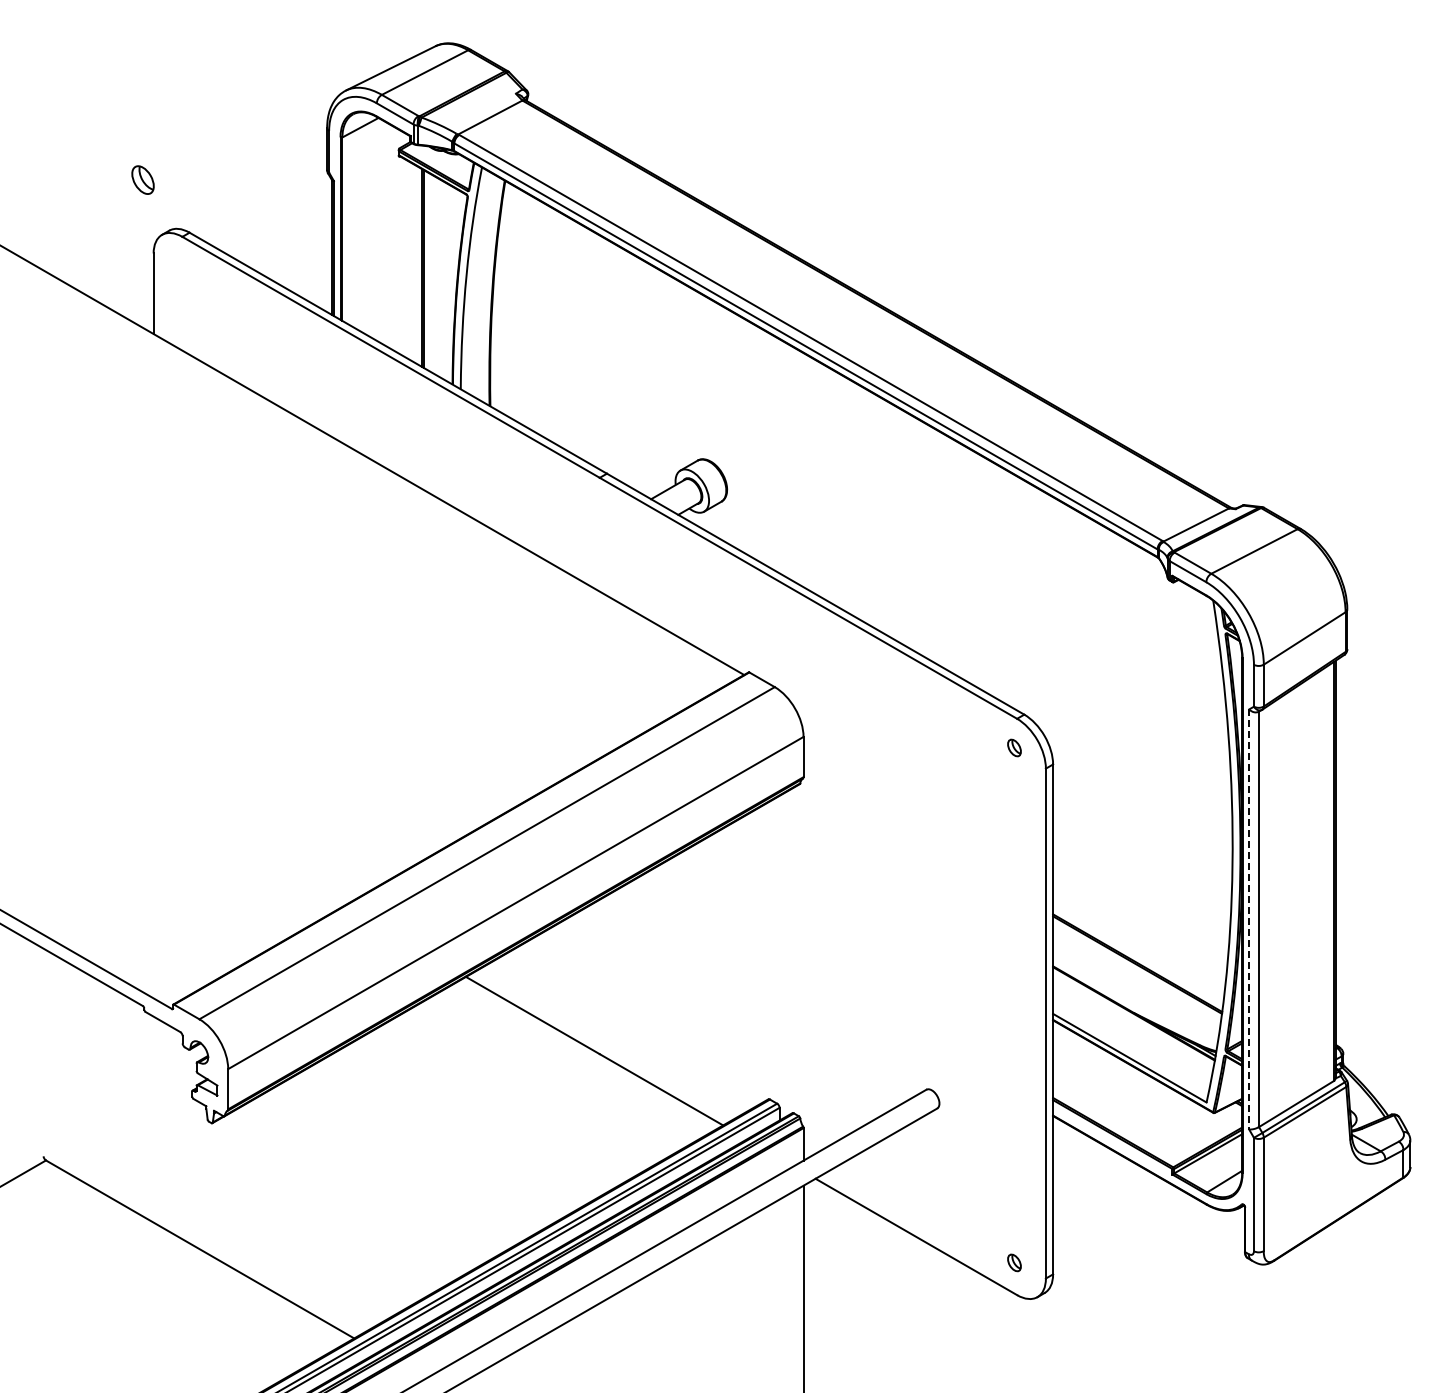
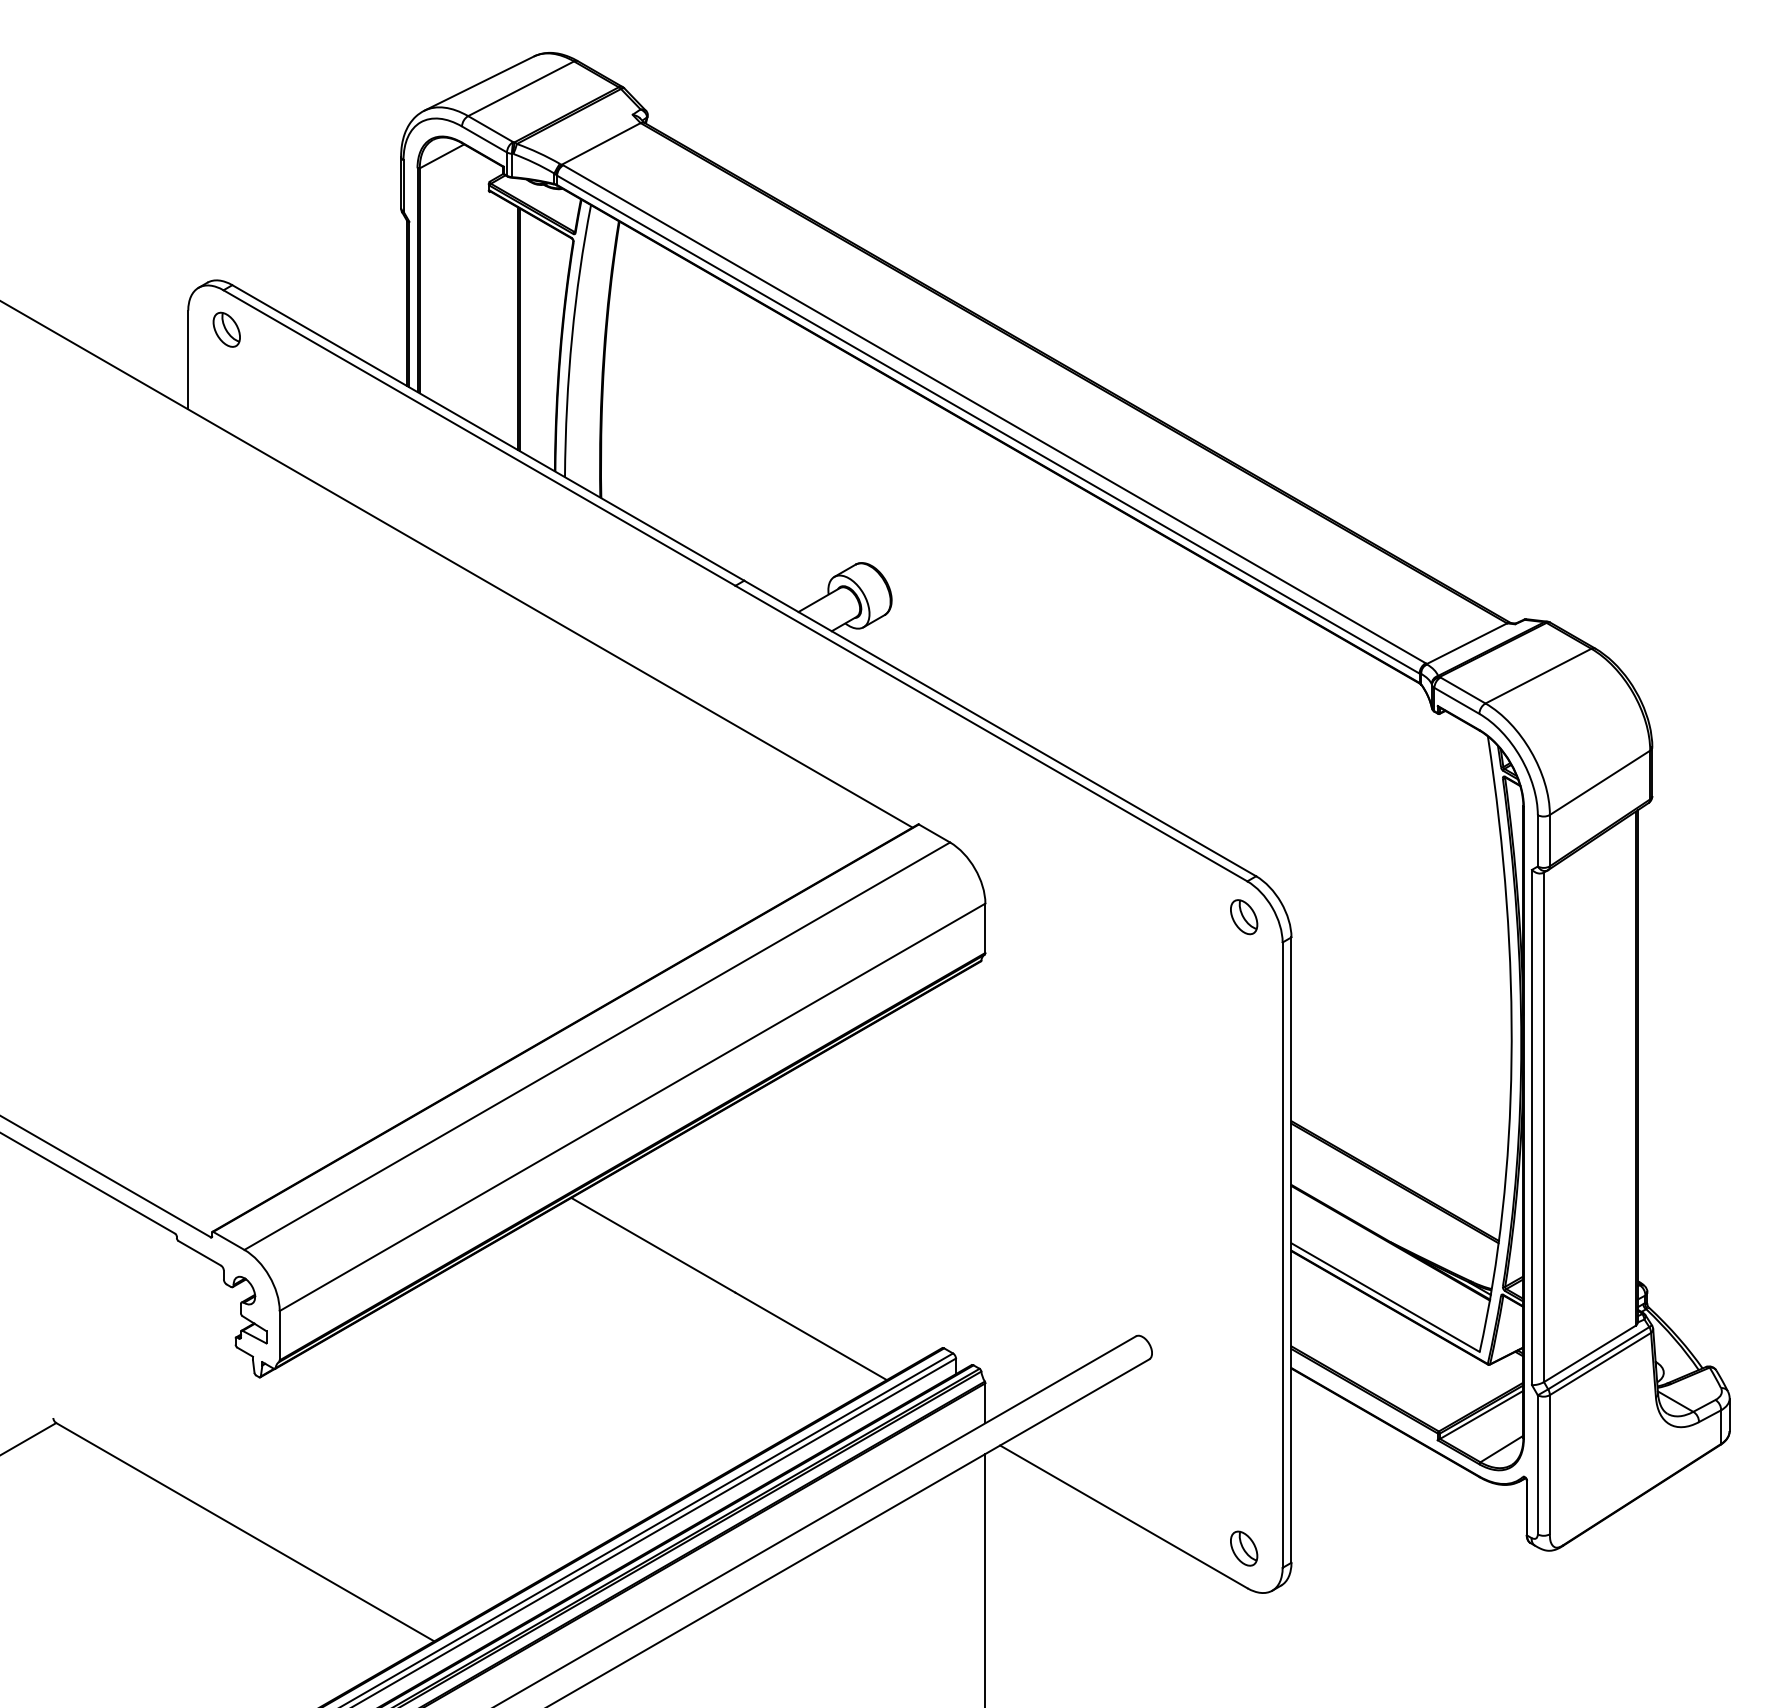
part: (142, 179) -> (226, 329), moved
part: (1014, 747) -> (1244, 916), size x1.67
line: (1249, 919) -> (1532, 1127), dashed -> solid
part: (1014, 1262) -> (1244, 1548), size x1.67

